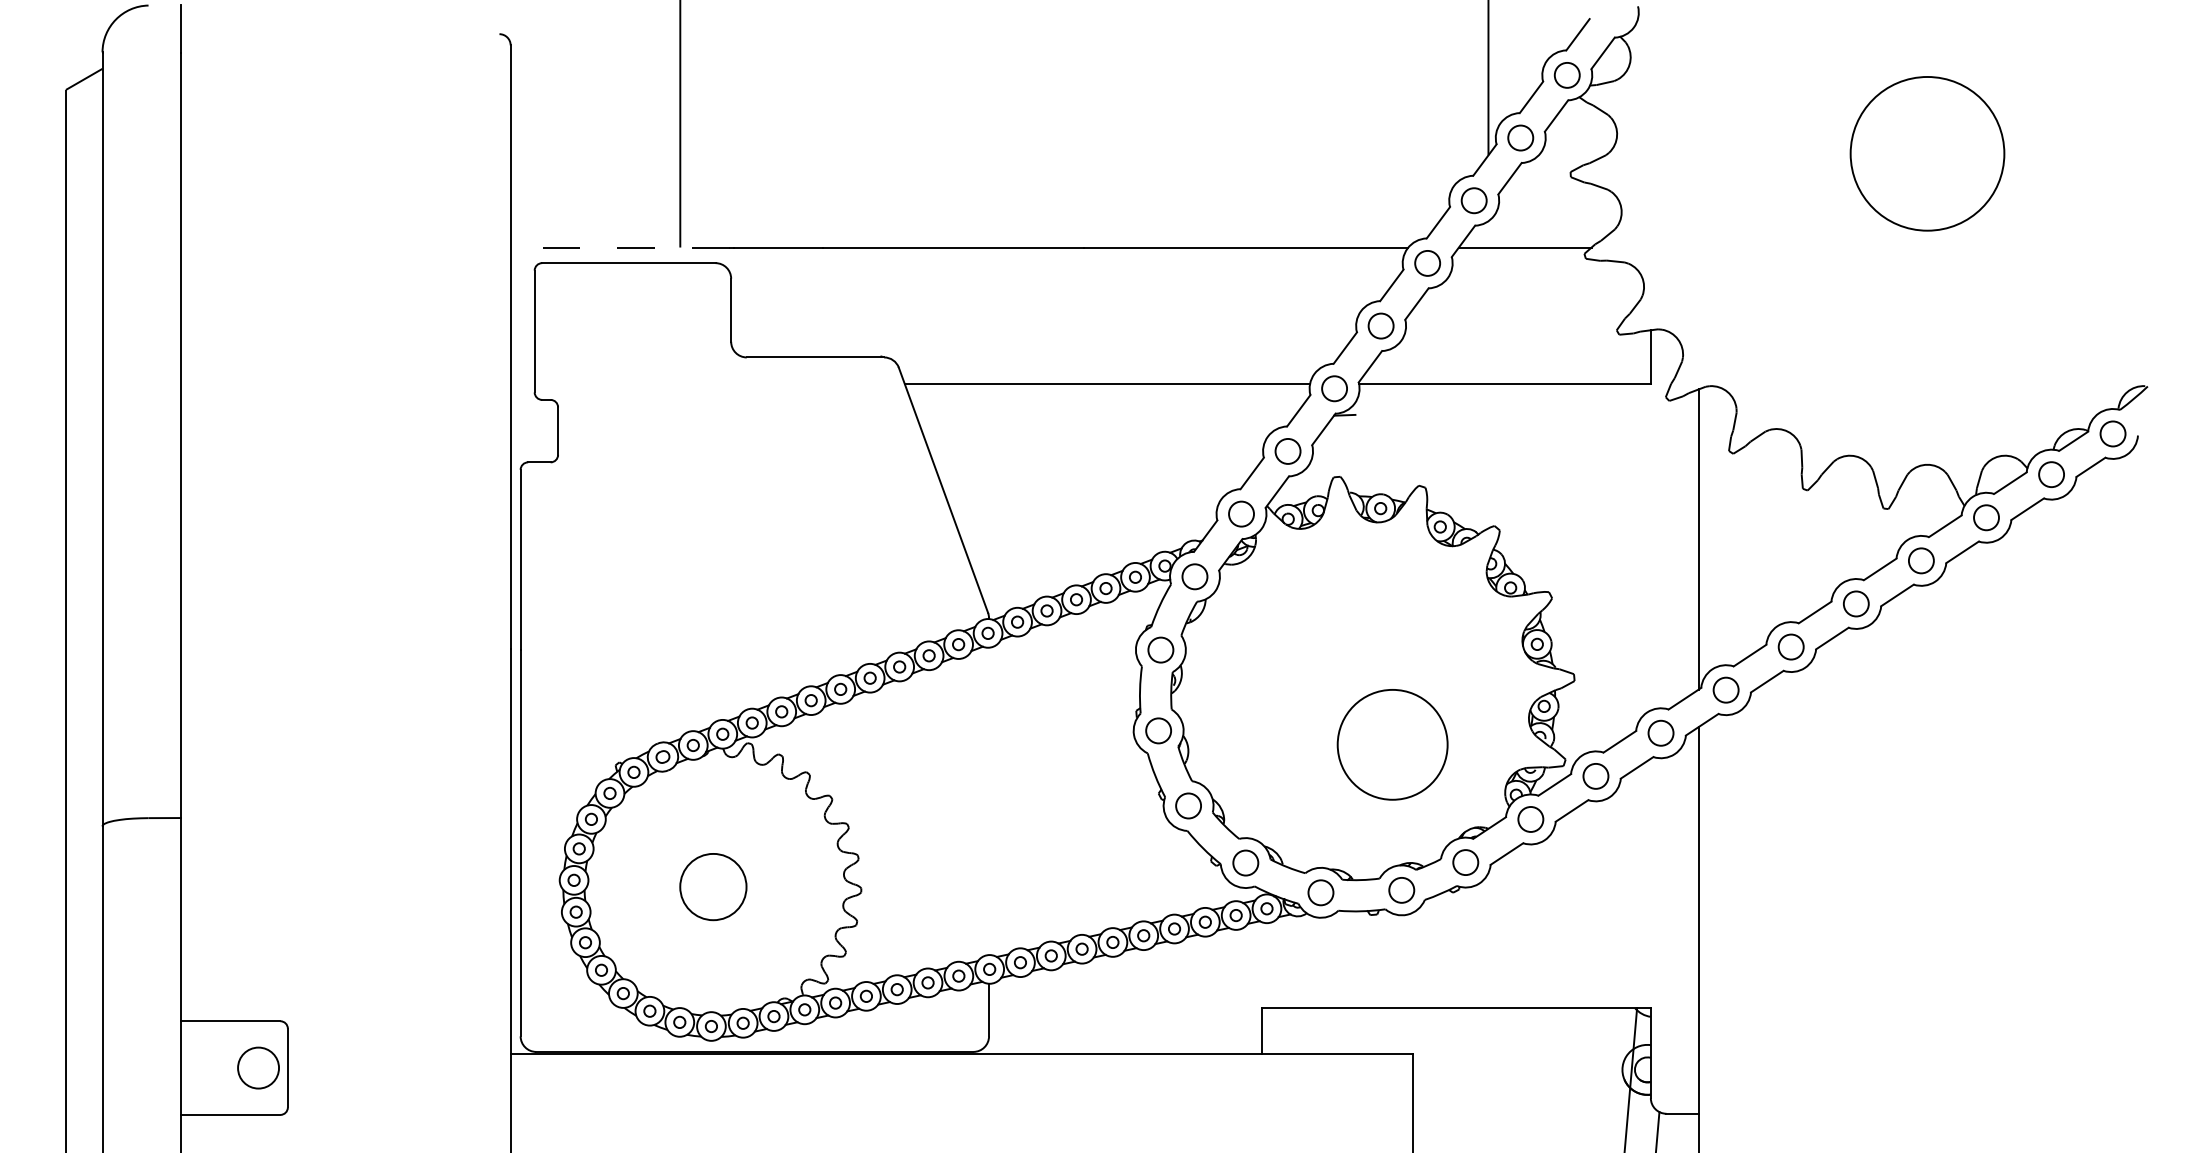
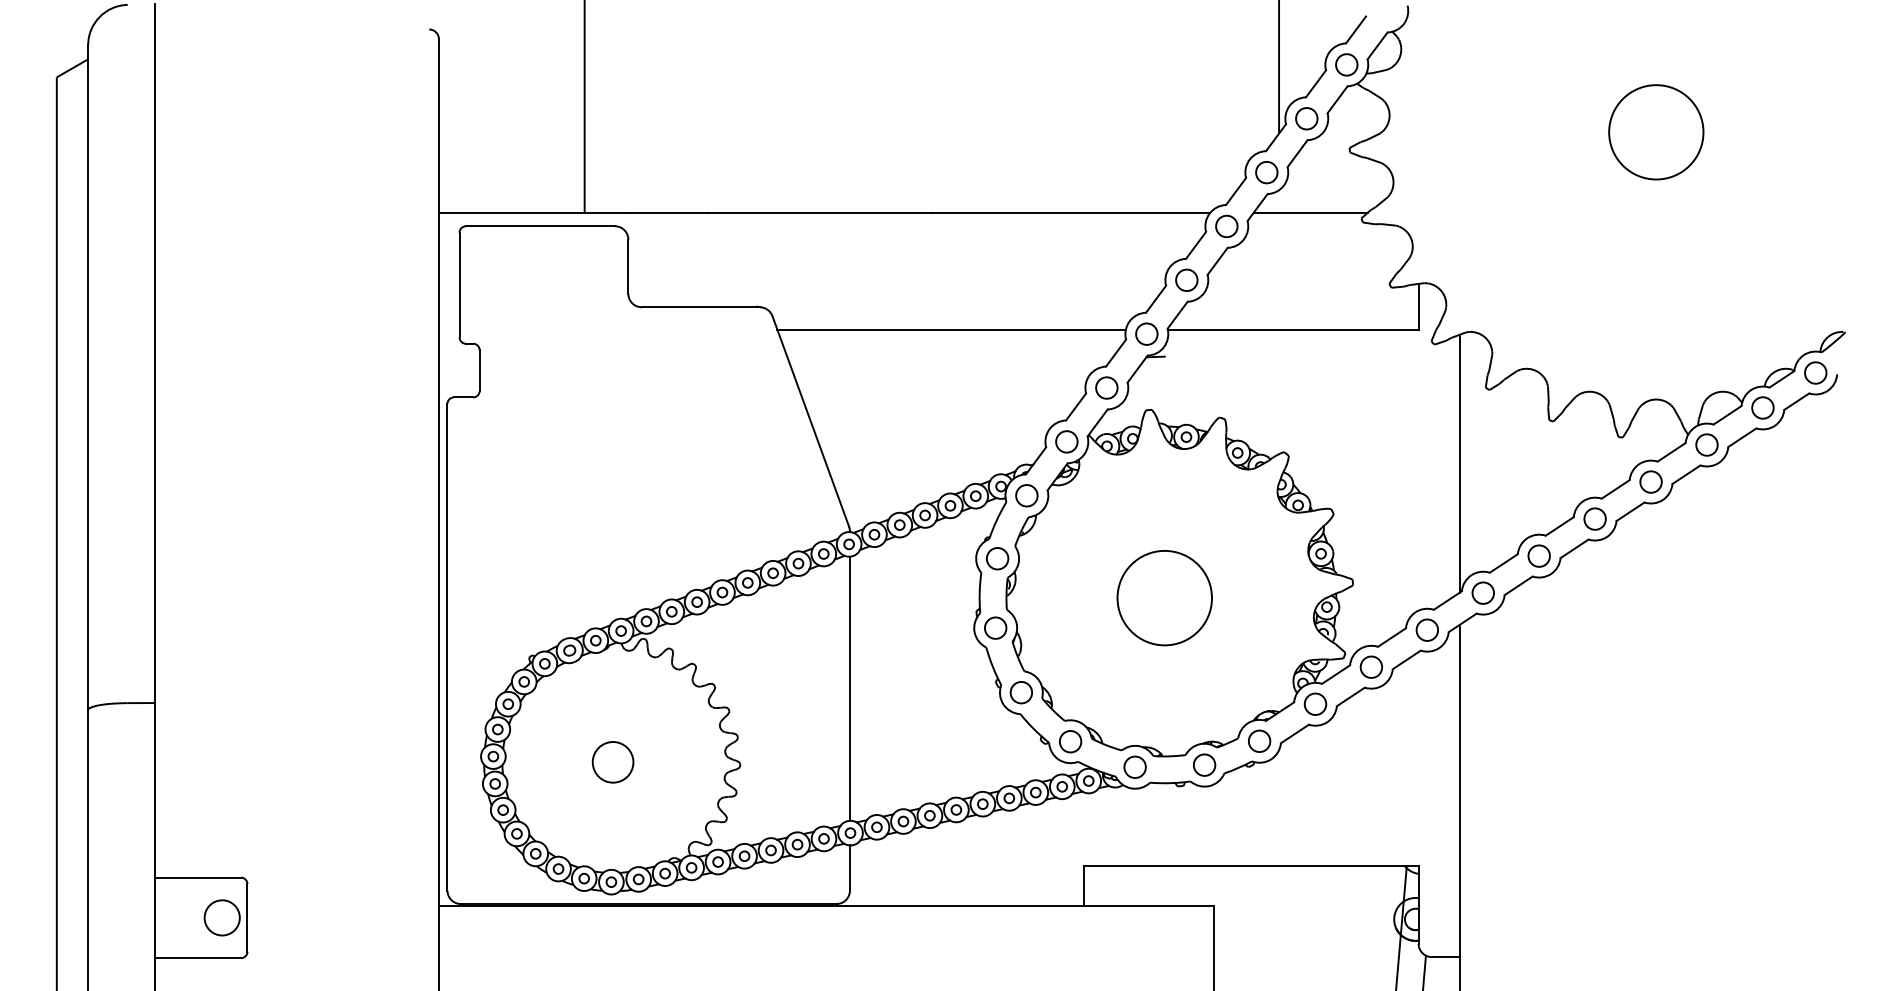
circle: (1927, 154) -> (1656, 132), size x0.71
line: (619, 247) -> (532, 212), dashed -> solid
circle: (1392, 745) -> (1164, 598), moved
line: (988, 801) -> (849, 688), added
circle: (712, 887) -> (612, 762), size x0.71

